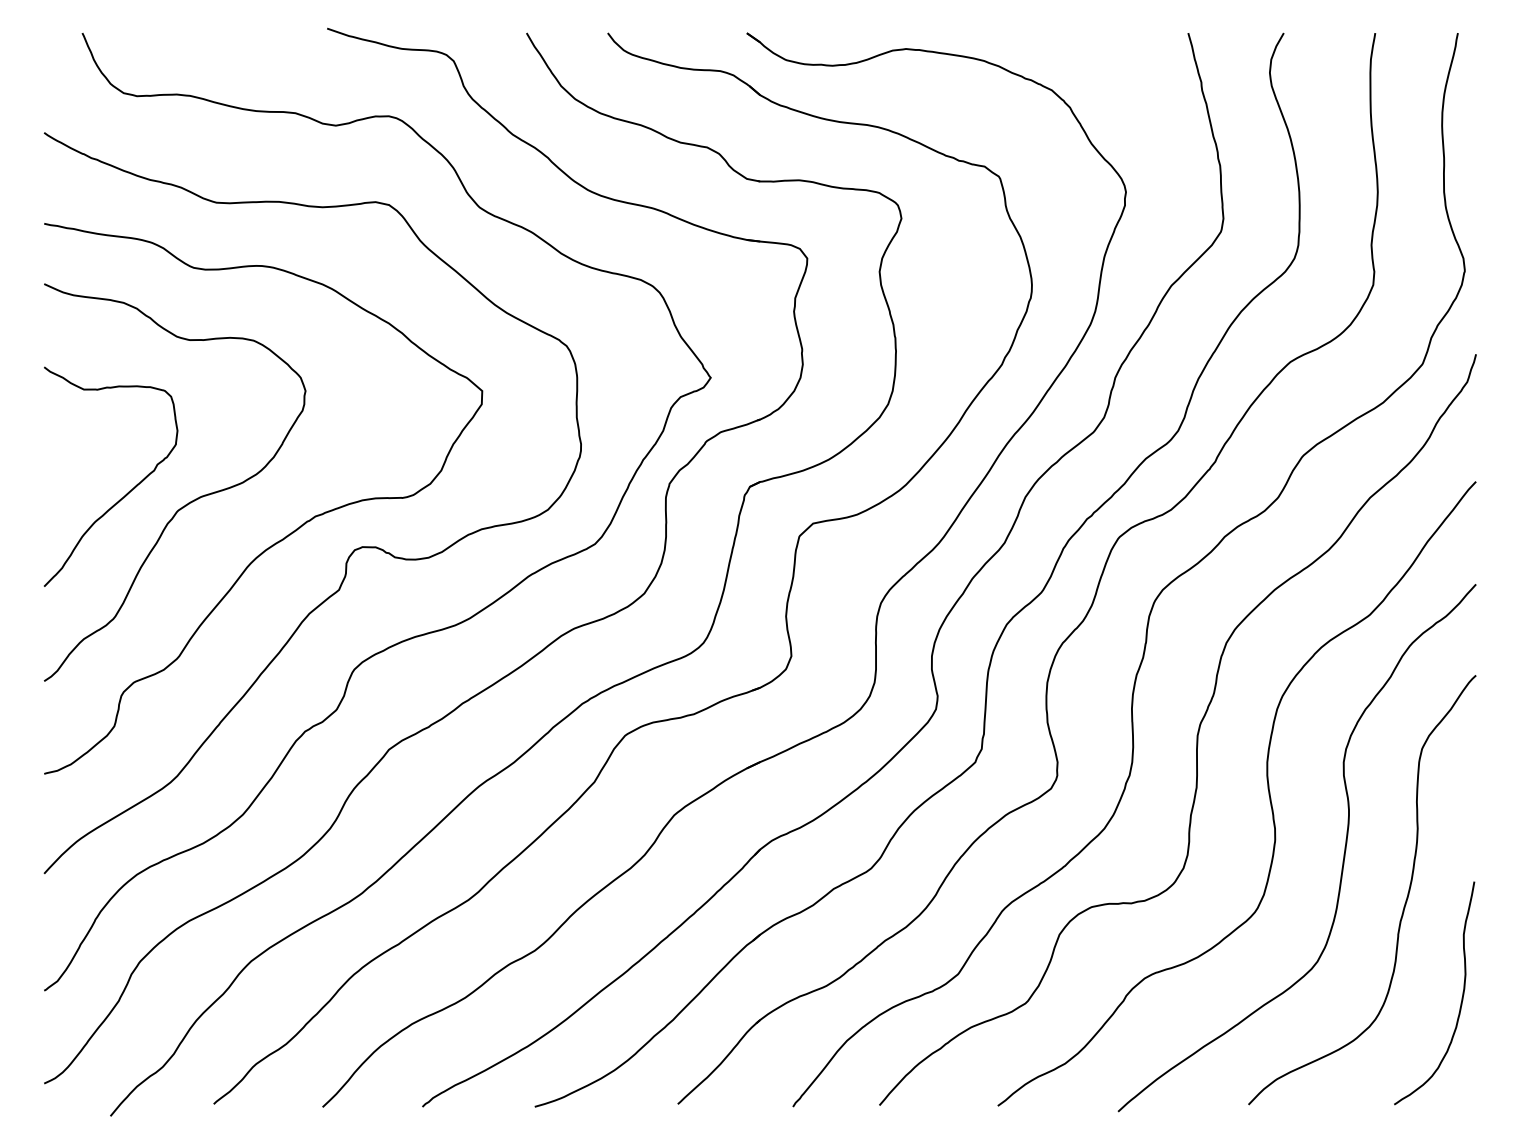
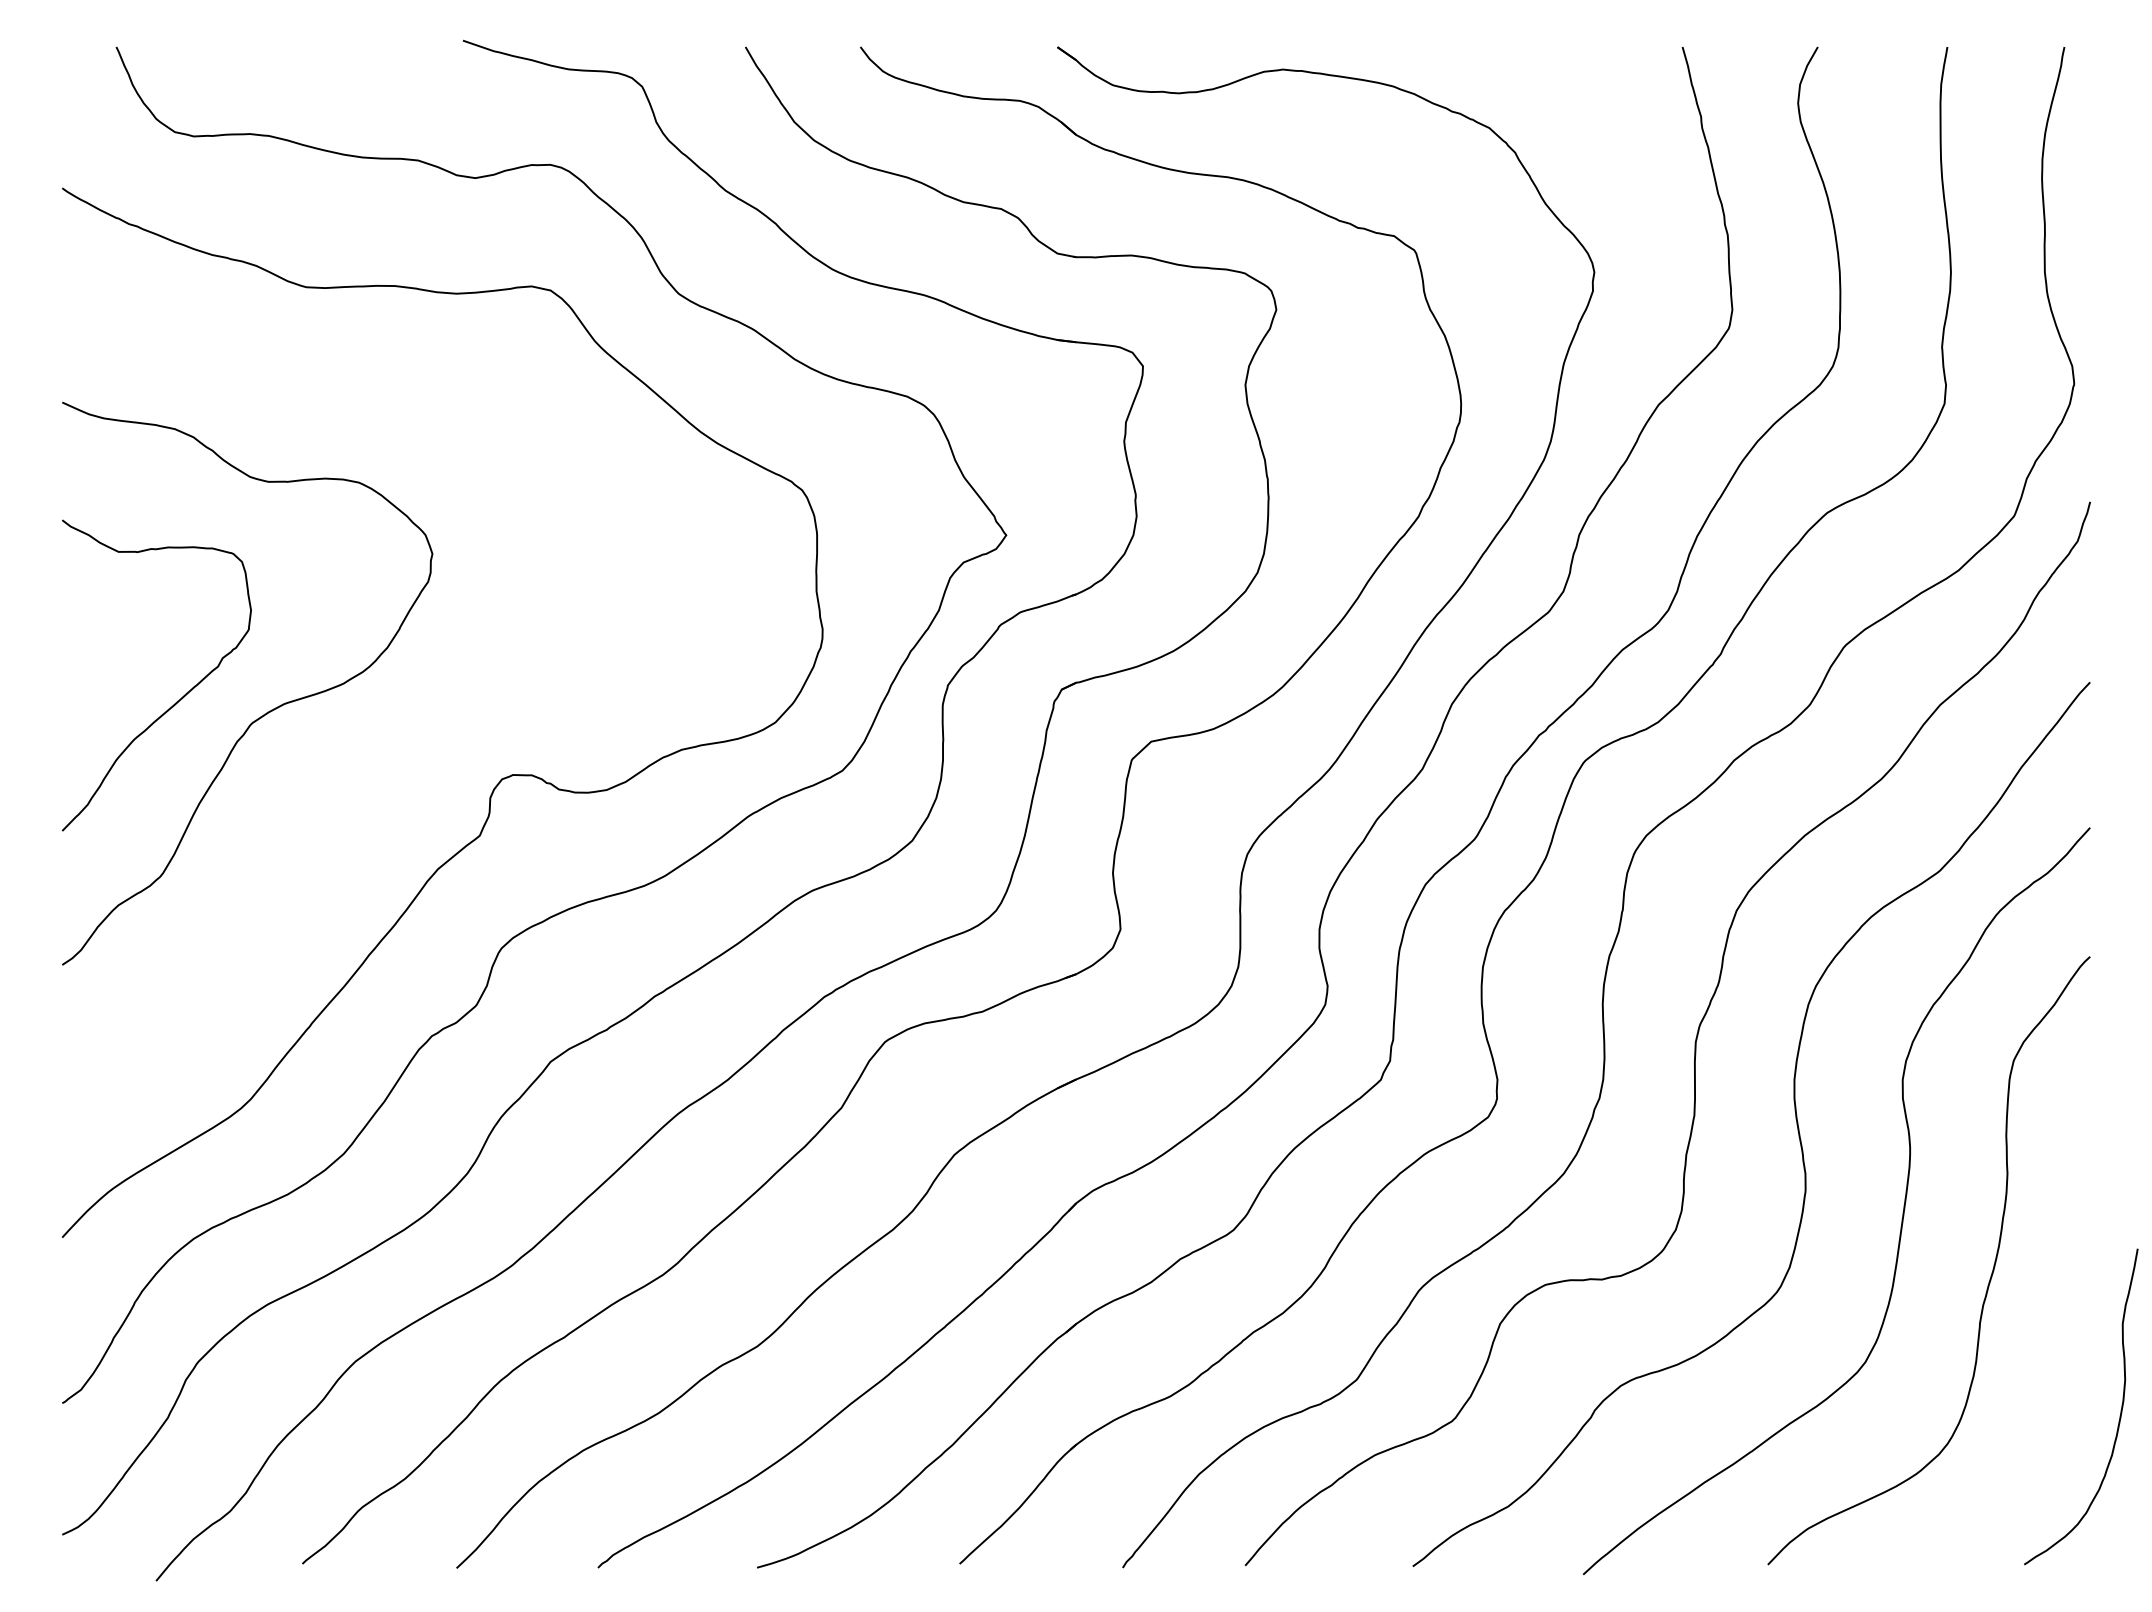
curve: (290, 533) -> (410, 755), removed
curve: (1461, 999) -> (2119, 1415), moved

